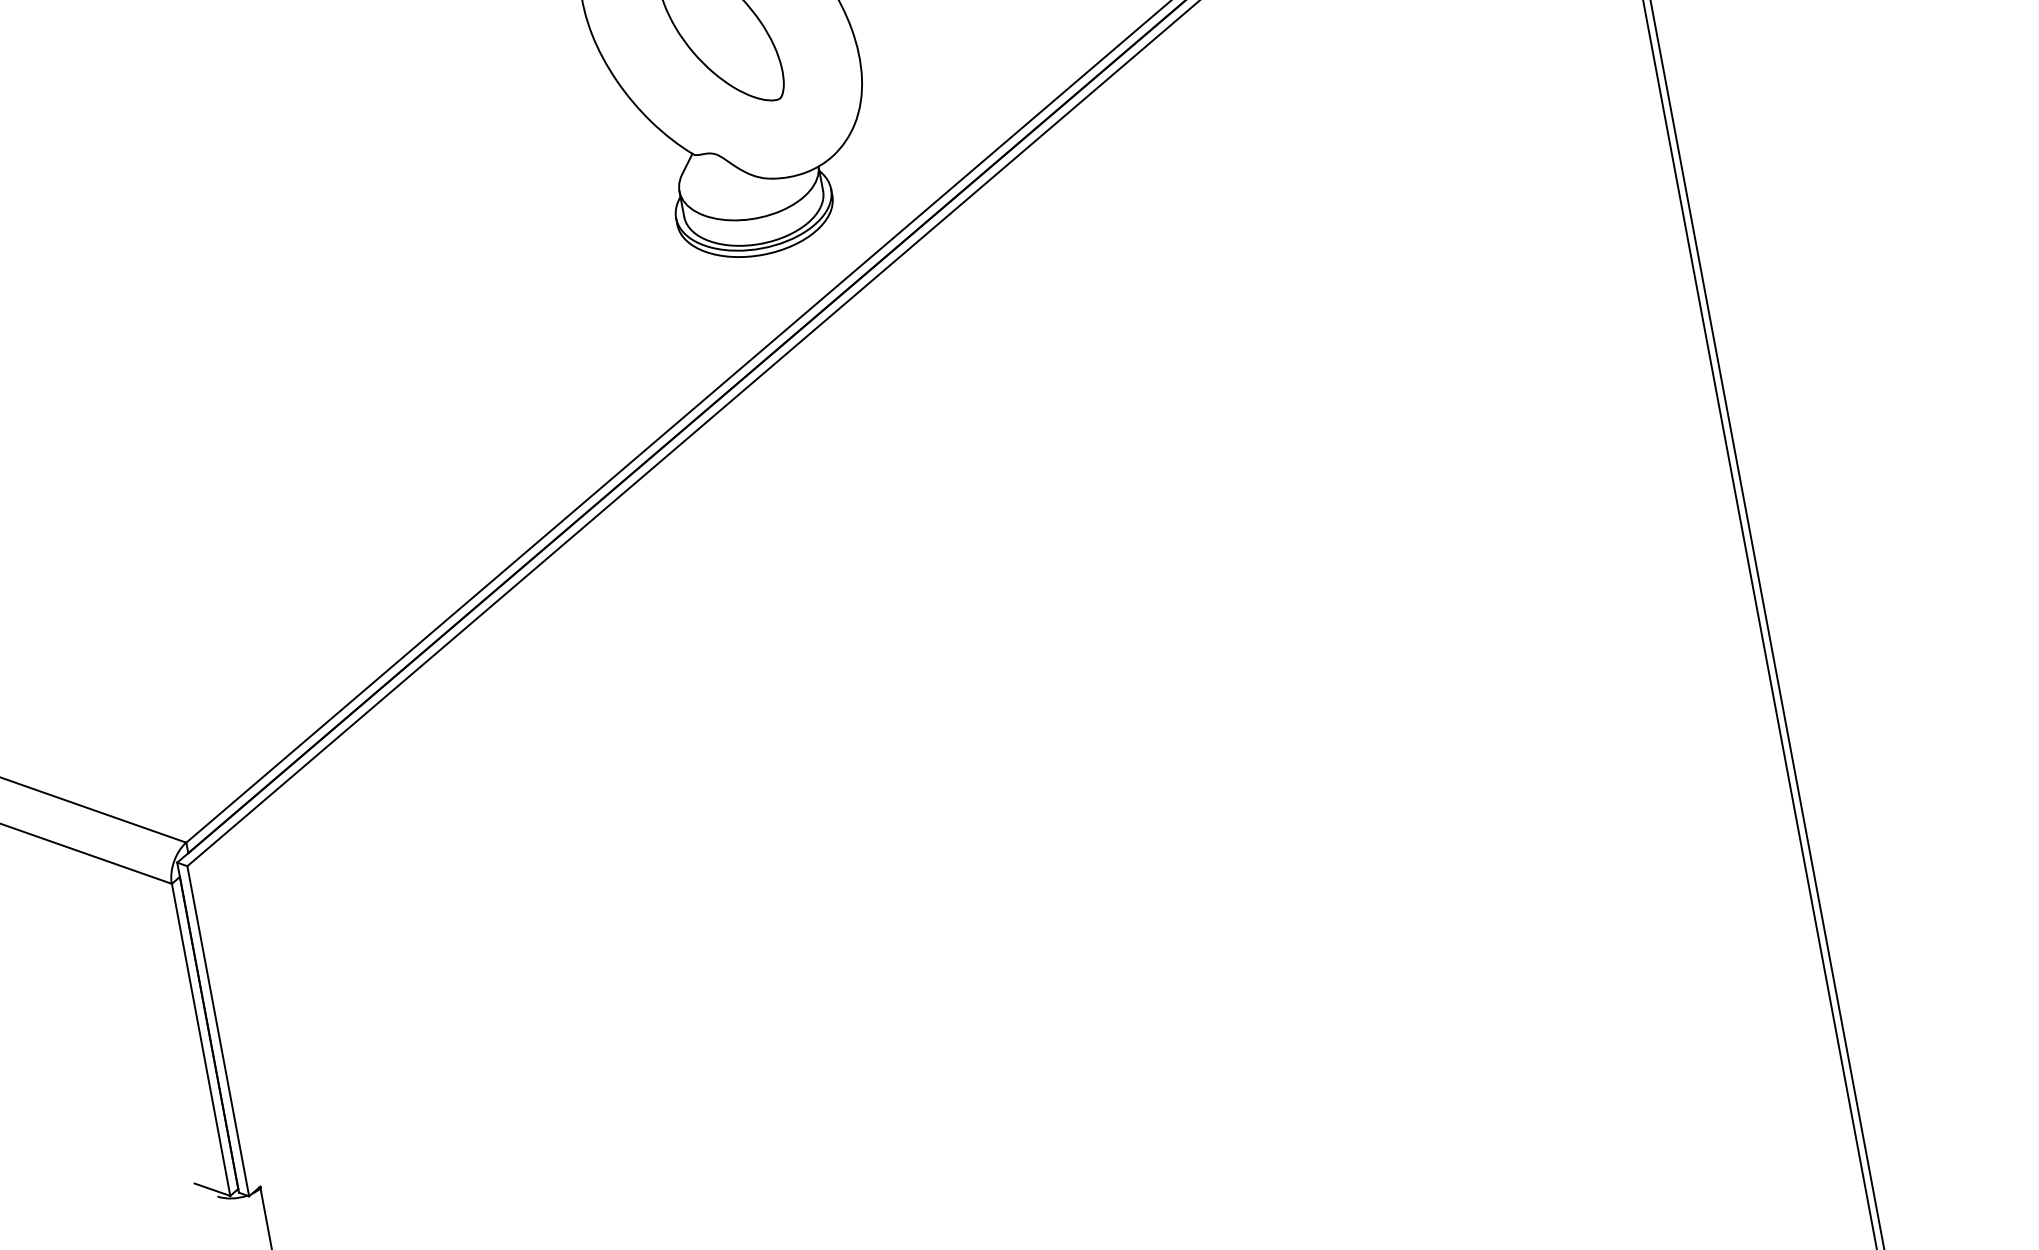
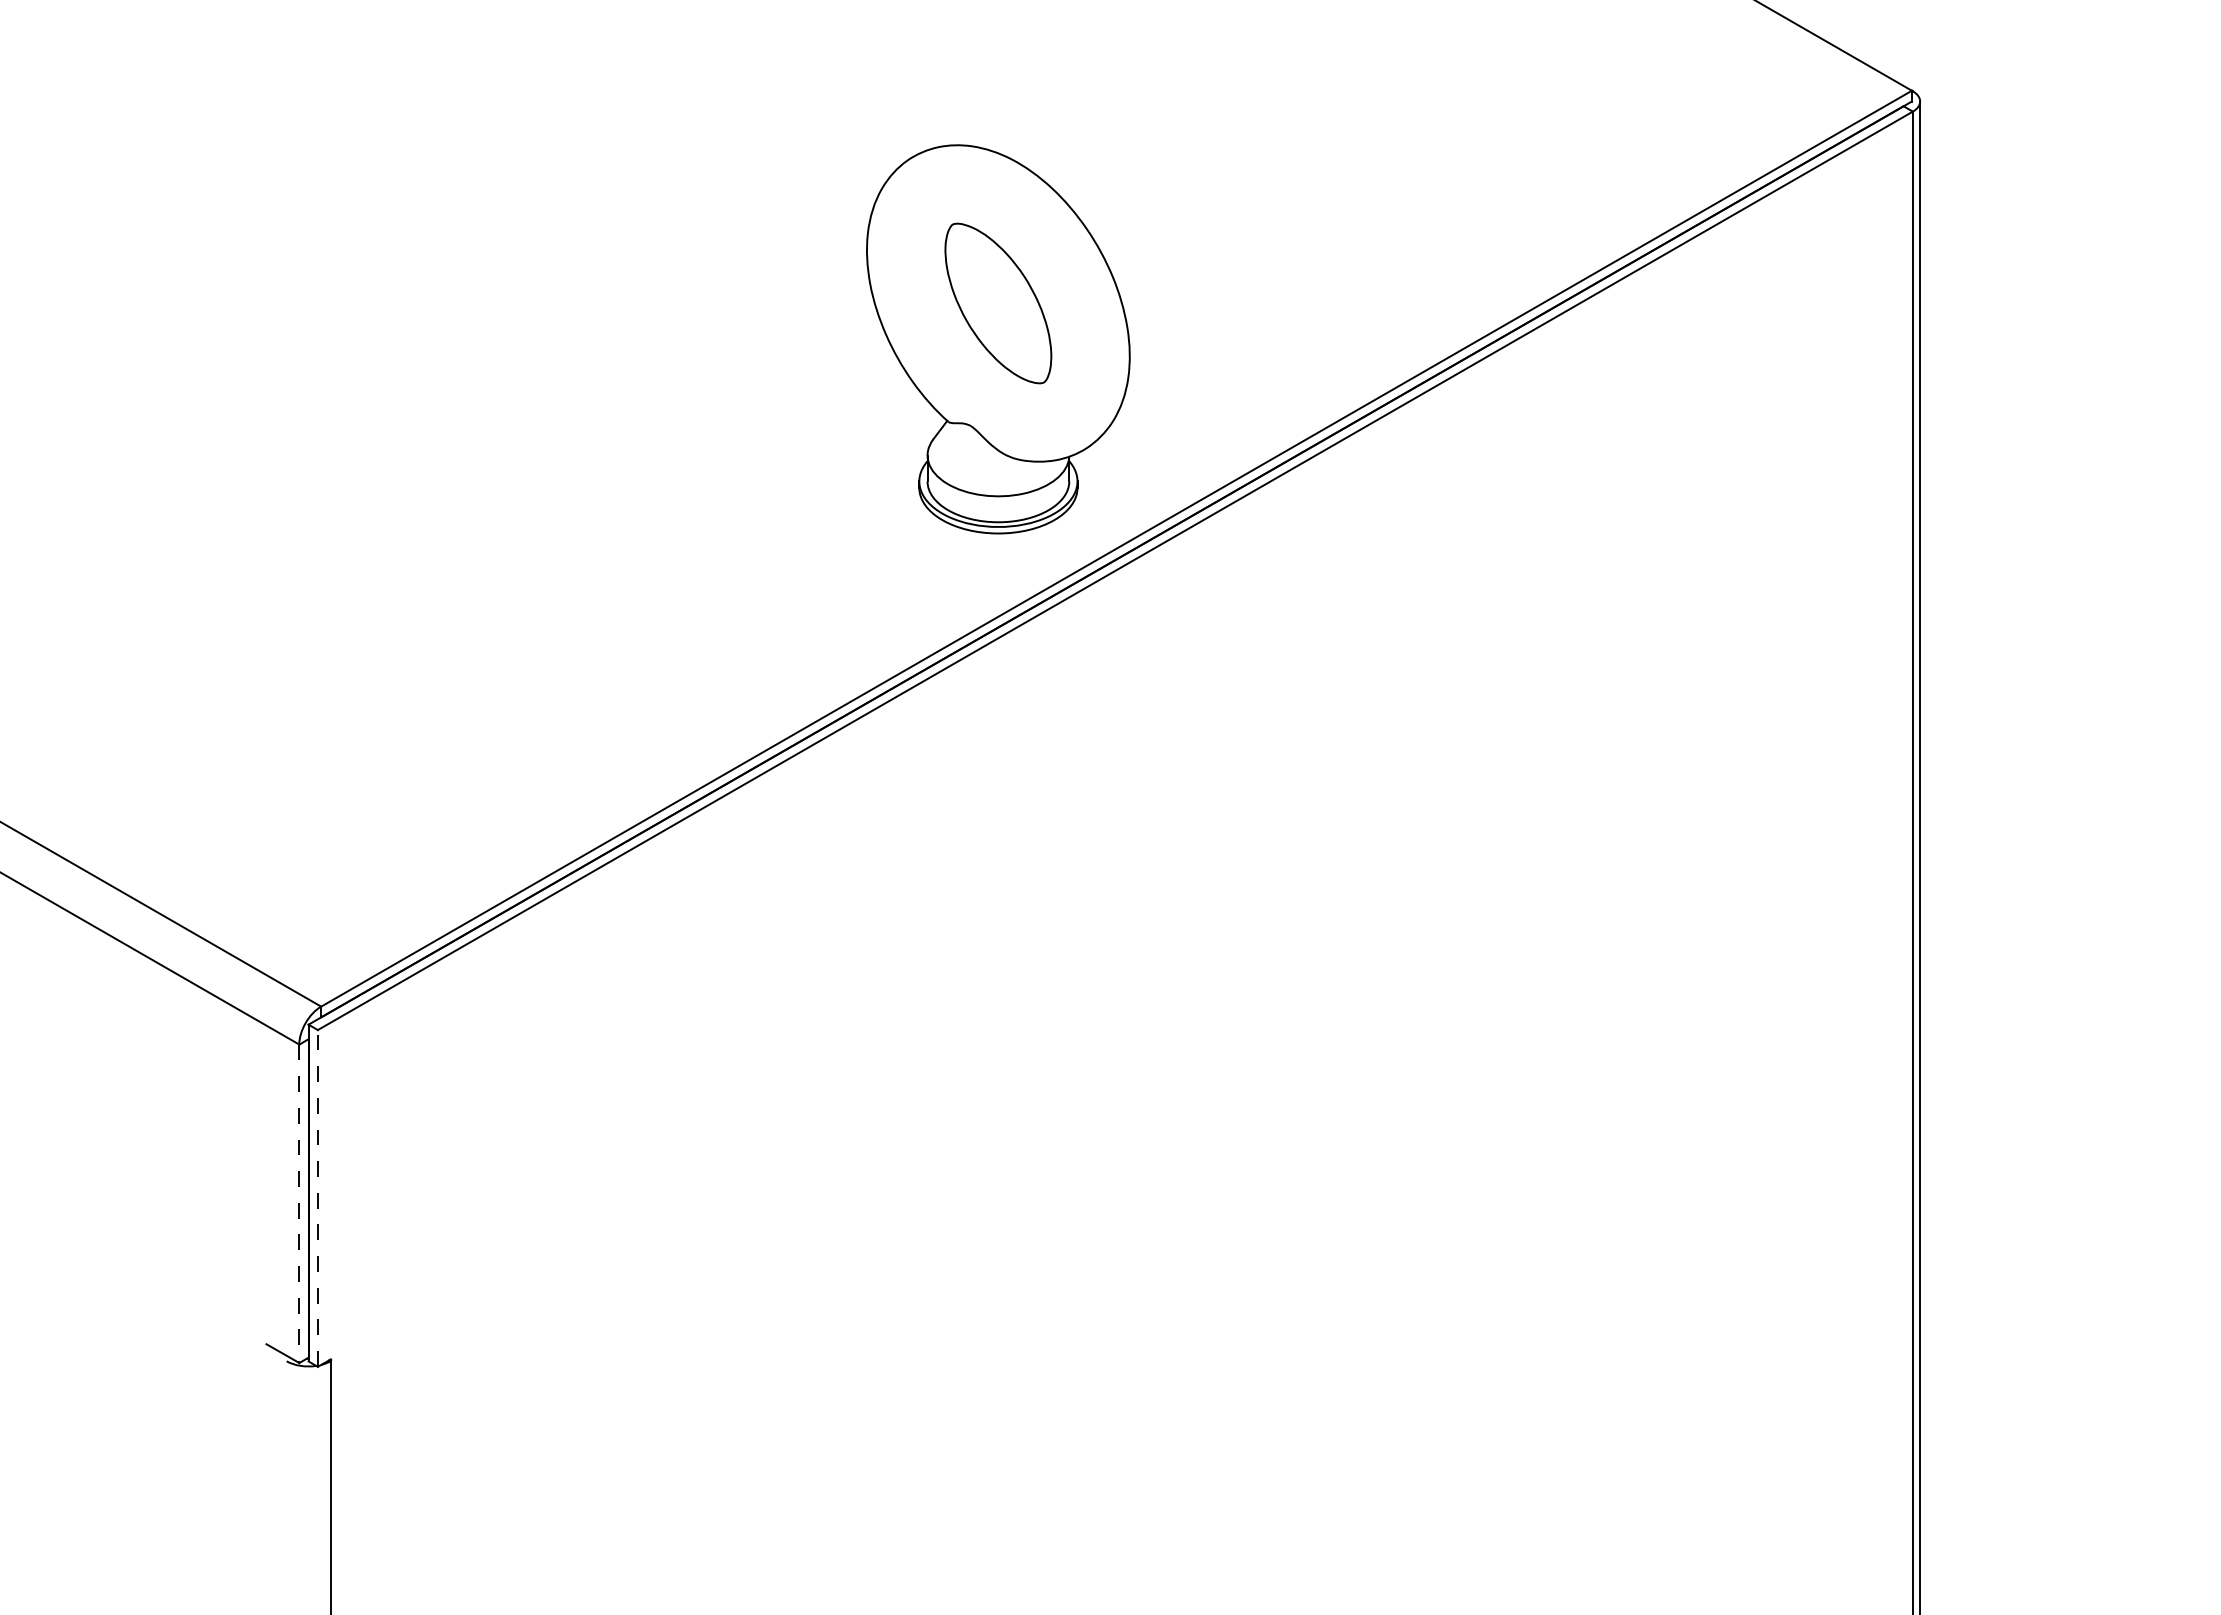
line: (217, 1030) -> (317, 1197), solid -> dashed
line: (201, 1040) -> (299, 1204), solid -> dashed

